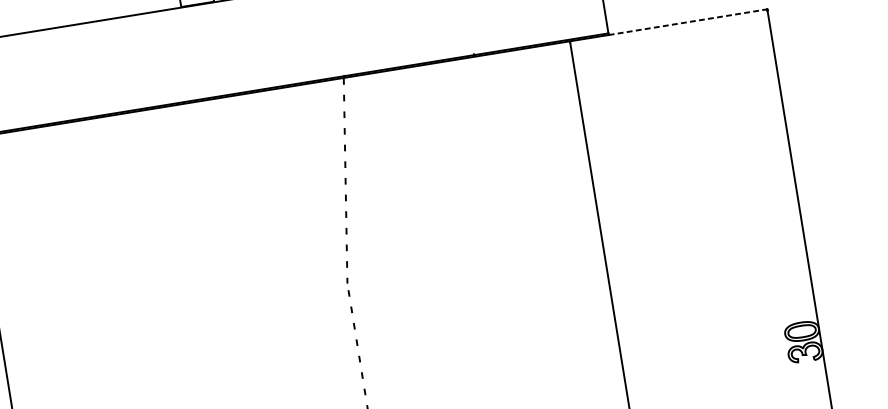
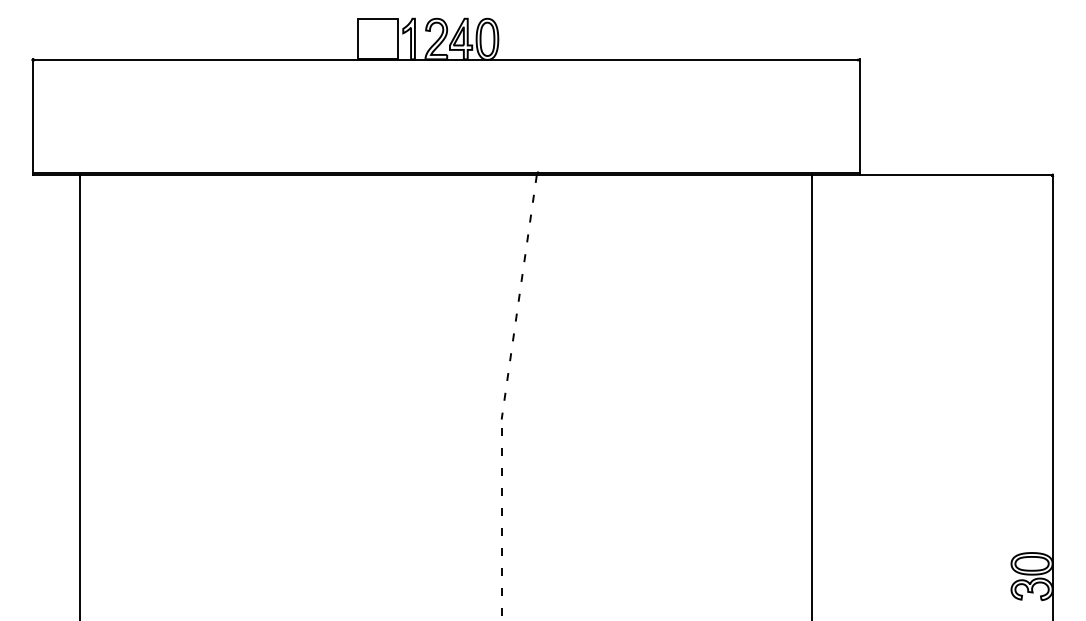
line: (688, 21) -> (956, 174), dashed -> solid

